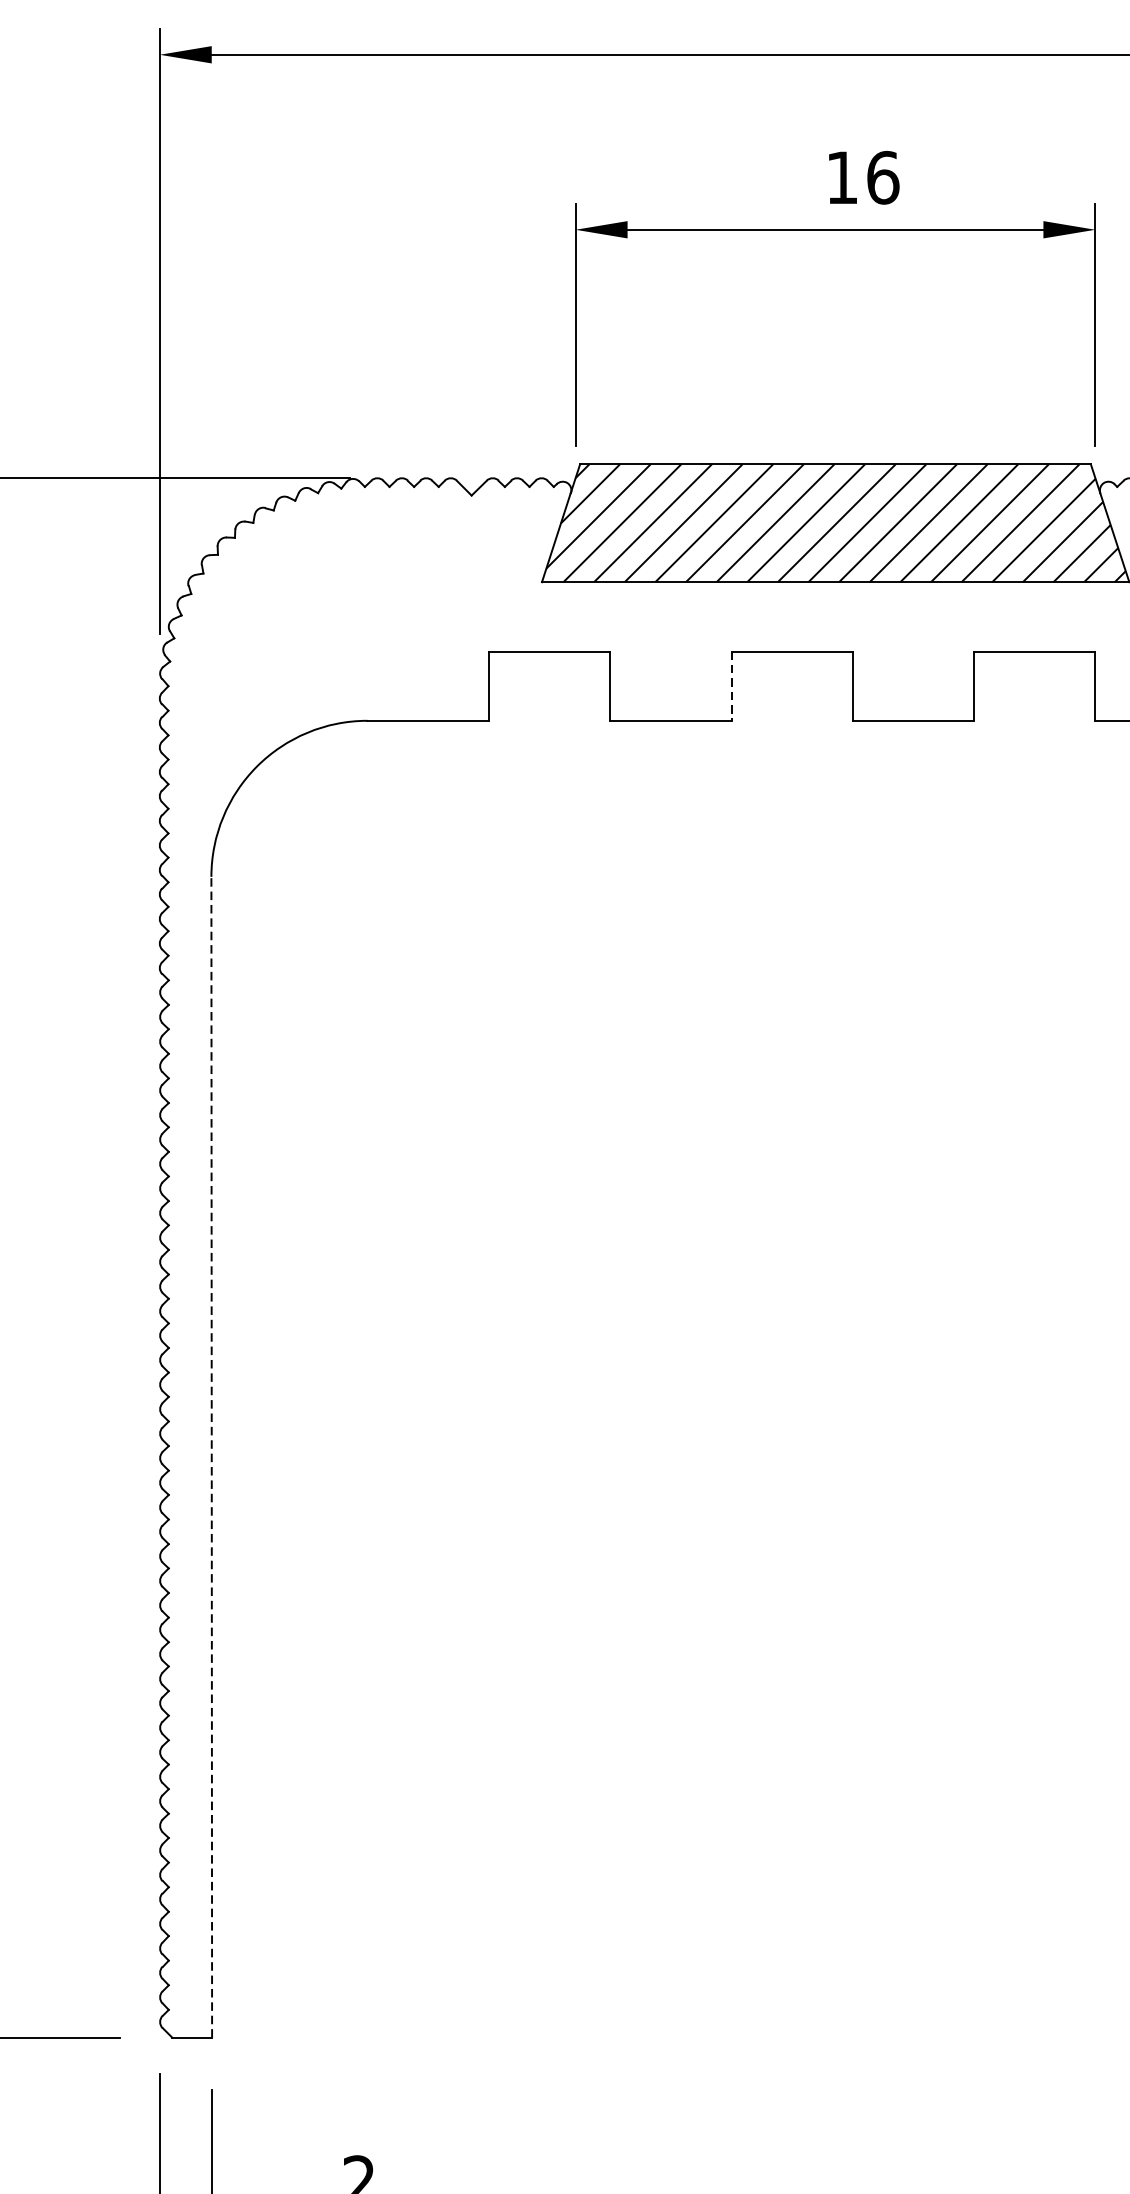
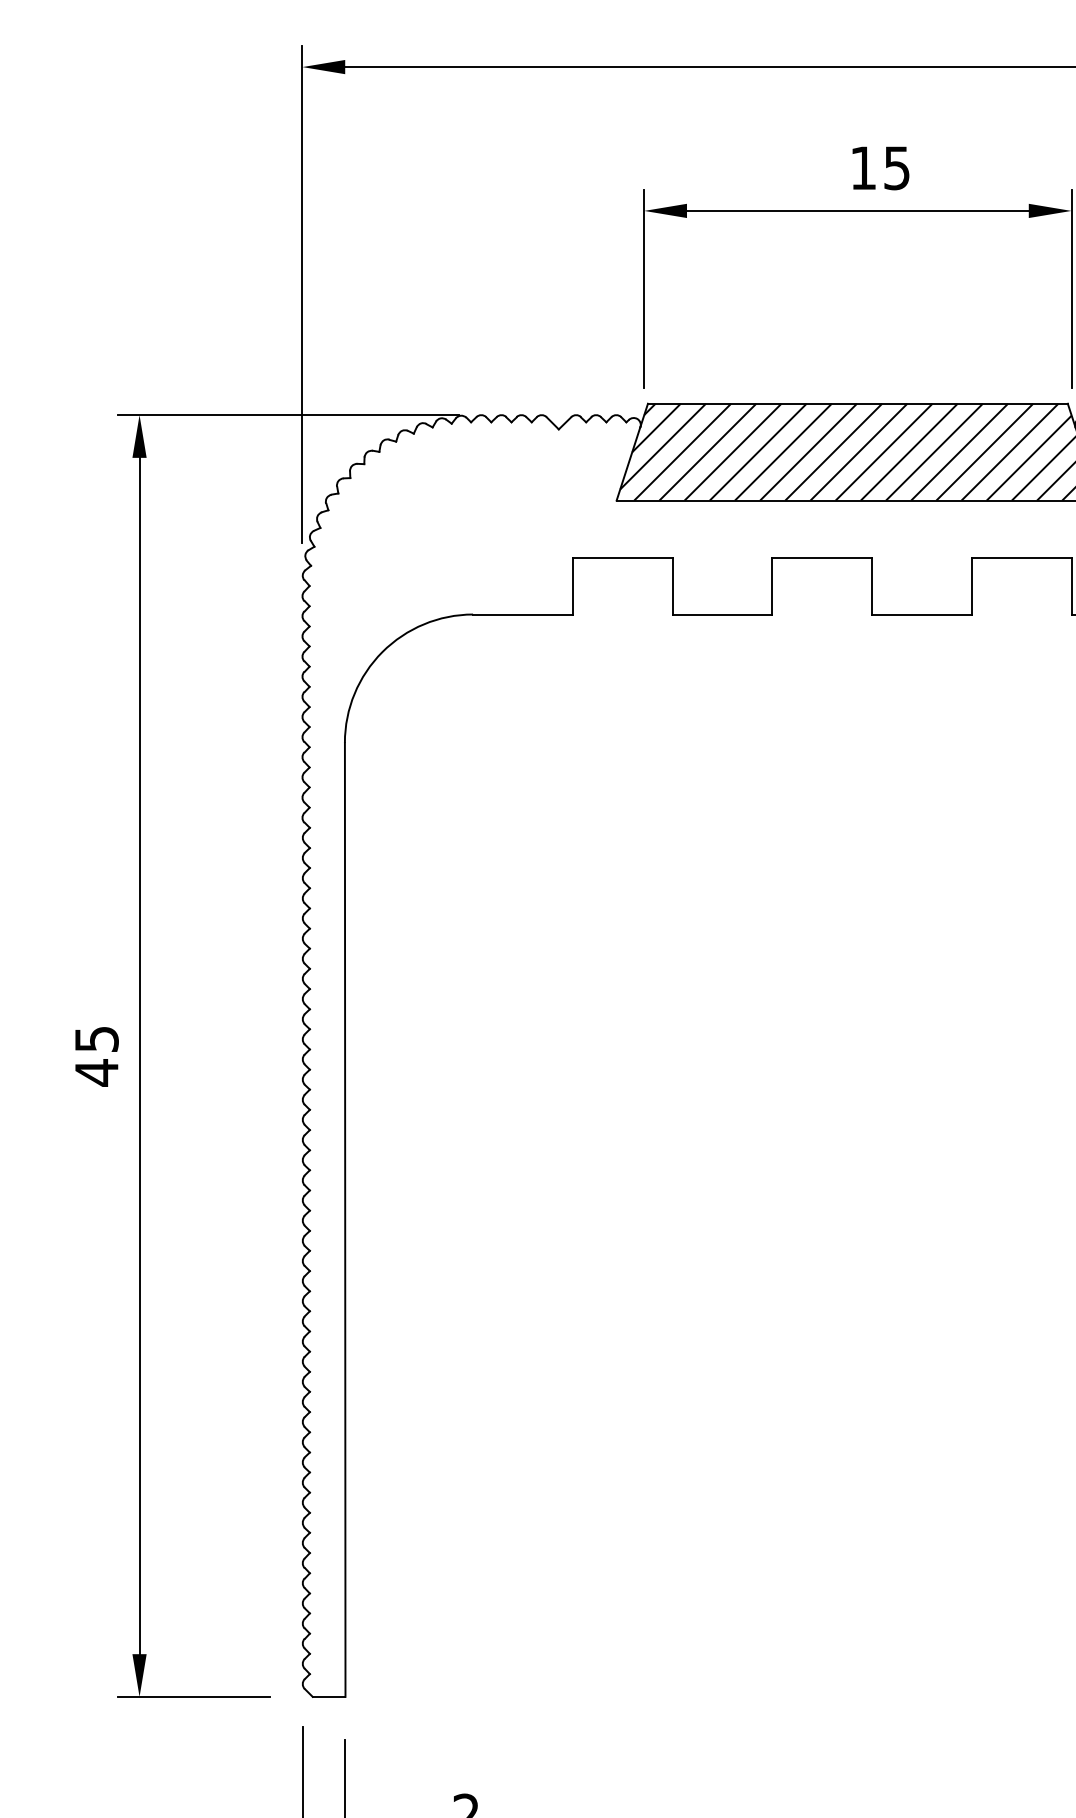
text: (883, 178) -> (897, 168), 16 -> 15
line: (731, 686) -> (772, 586), dashed -> solid
line: (212, 1456) -> (345, 1219), dashed -> solid

